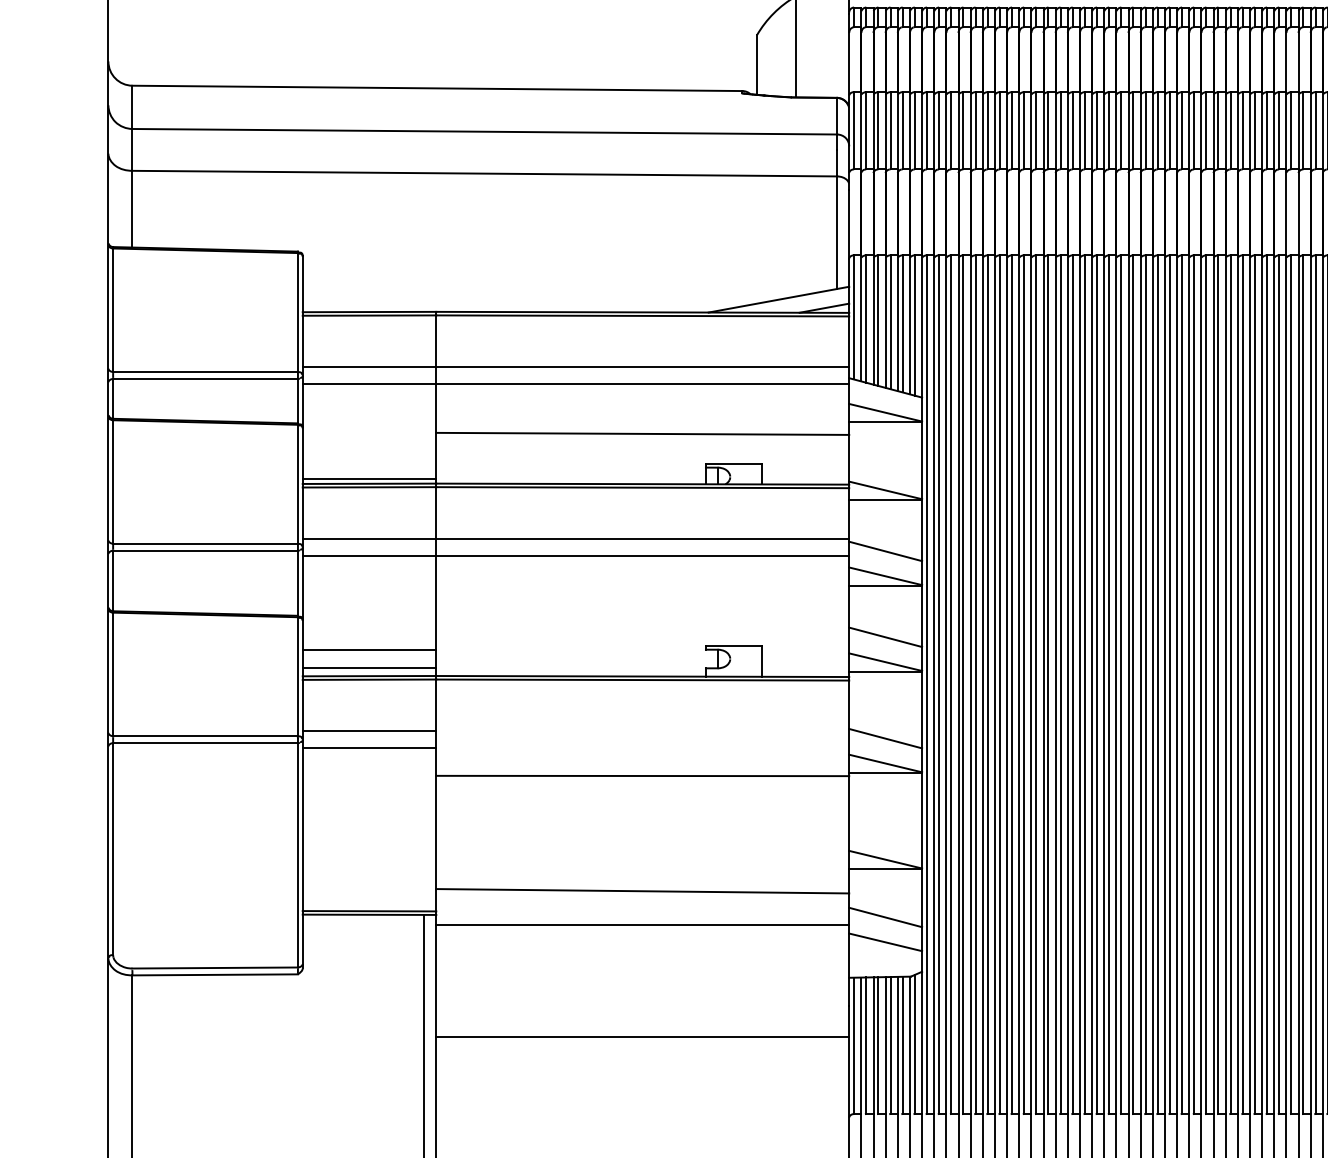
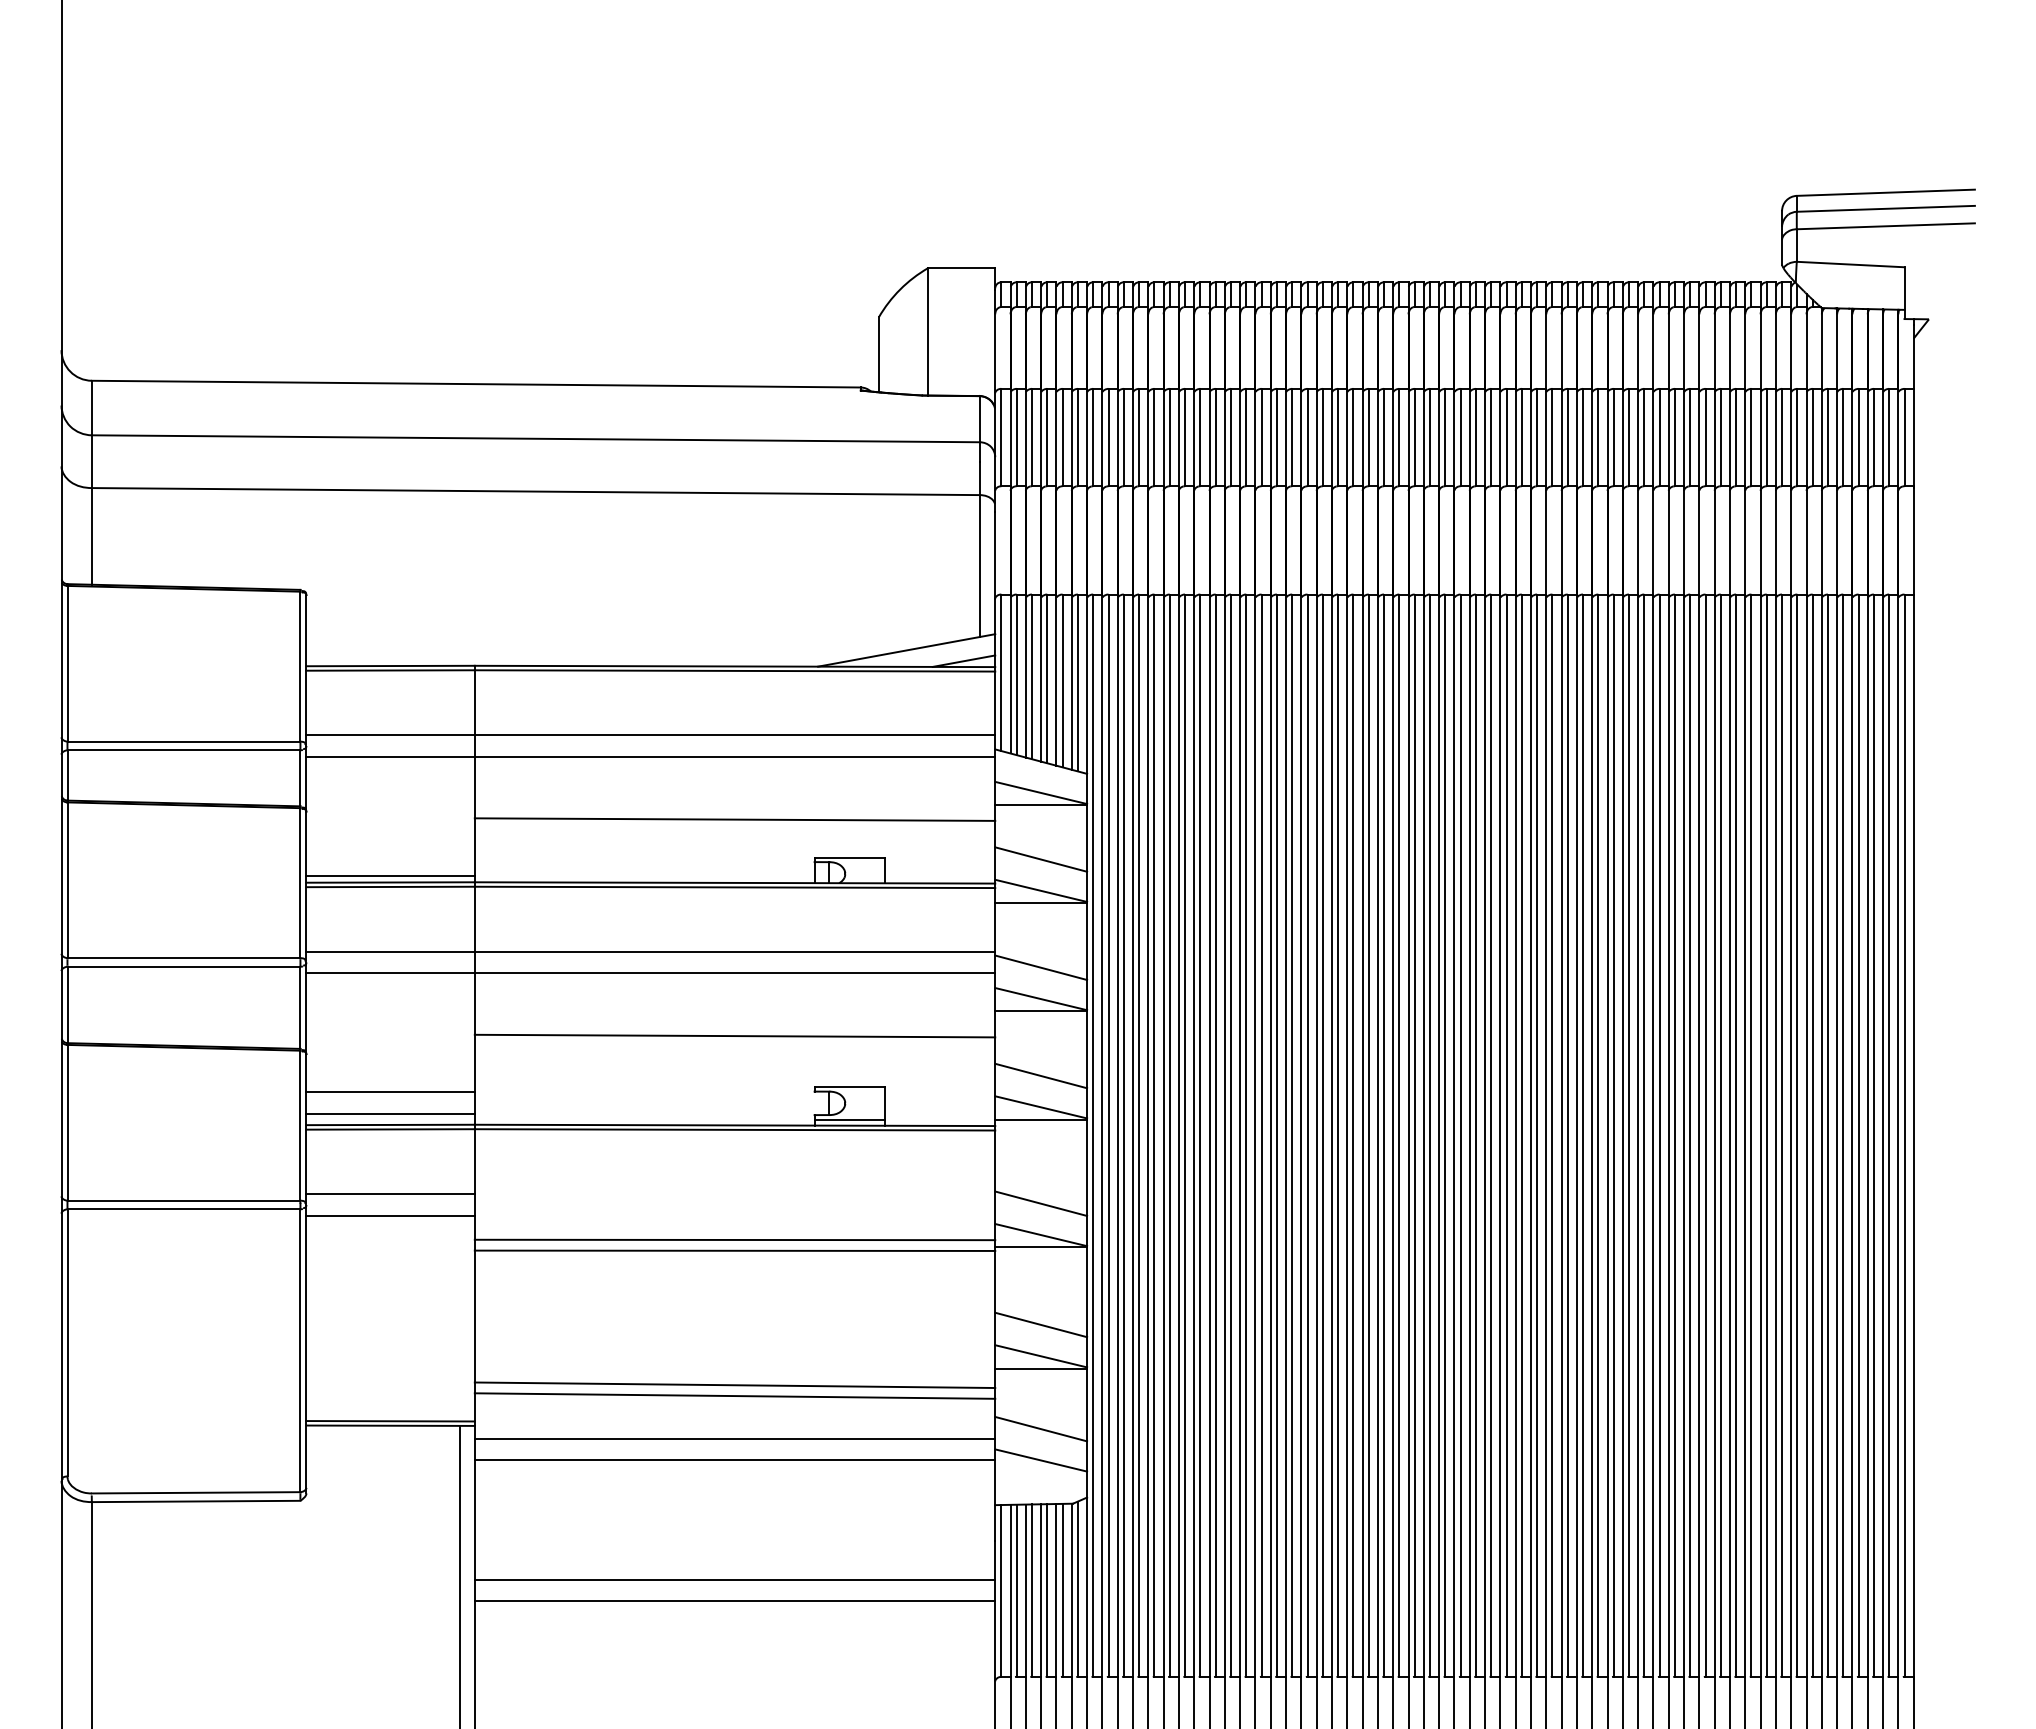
line: (885, 465) -> (1041, 859), added
line: (642, 605) -> (734, 1035), added
line: (733, 671) -> (849, 1119), added
line: (642, 767) -> (734, 1239), added
line: (885, 834) -> (1041, 1324), added
line: (642, 882) -> (734, 1385), added
line: (642, 942) -> (734, 1460), added
line: (642, 1054) -> (734, 1601), added

